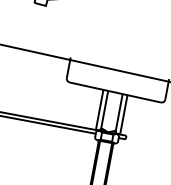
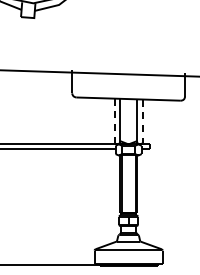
line: (99, 109) -> (114, 121), solid -> dashed
line: (123, 114) -> (142, 121), solid -> dashed

